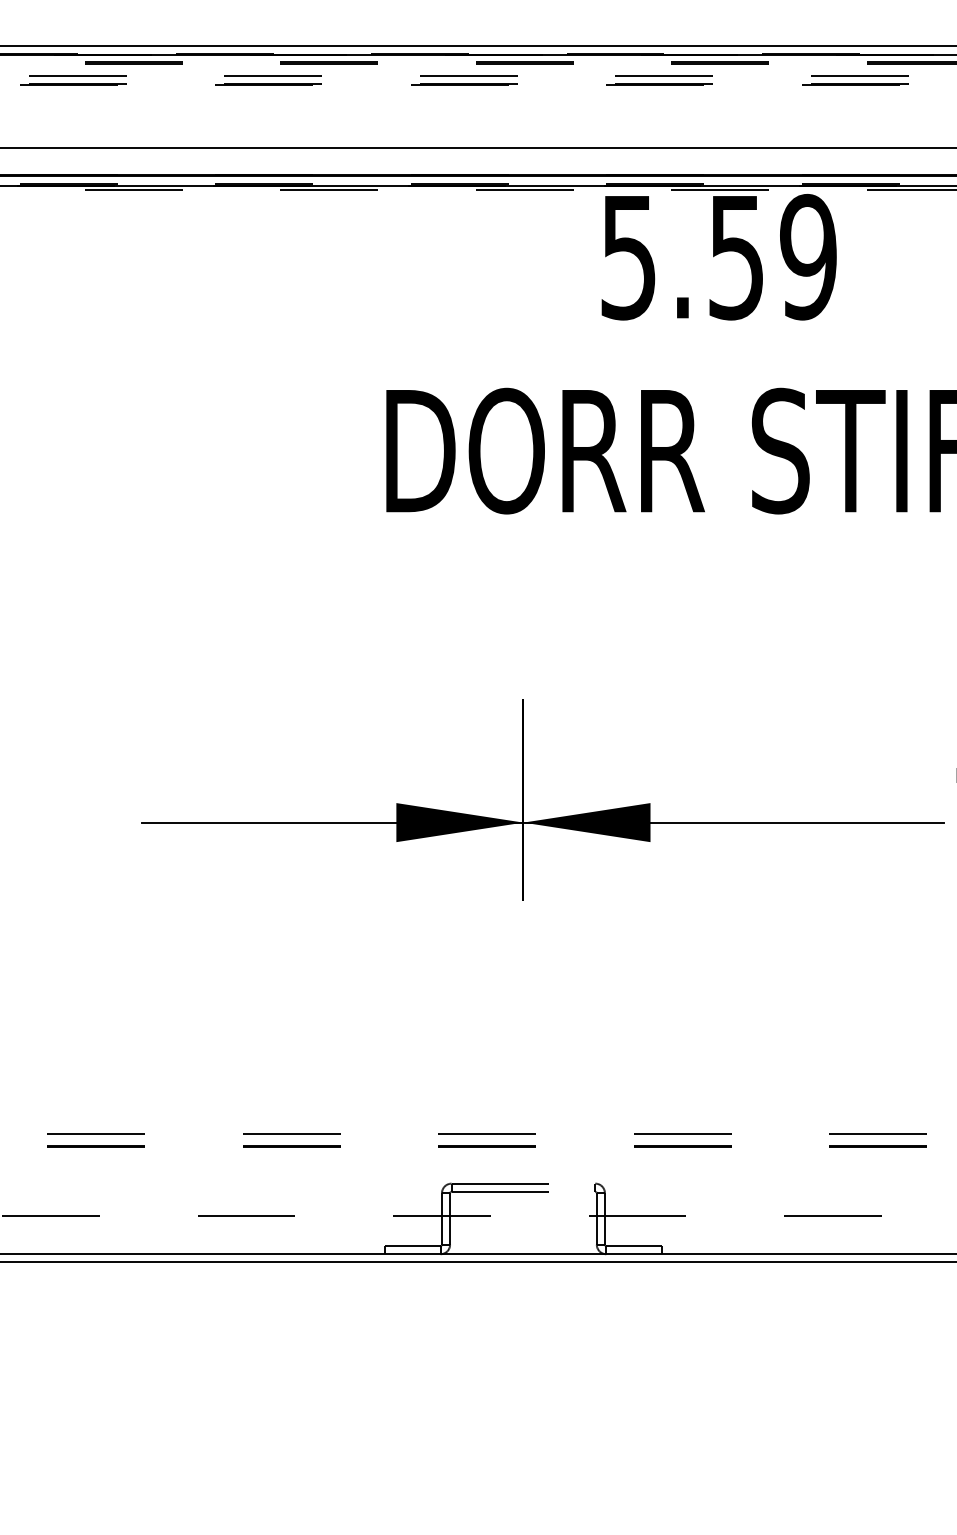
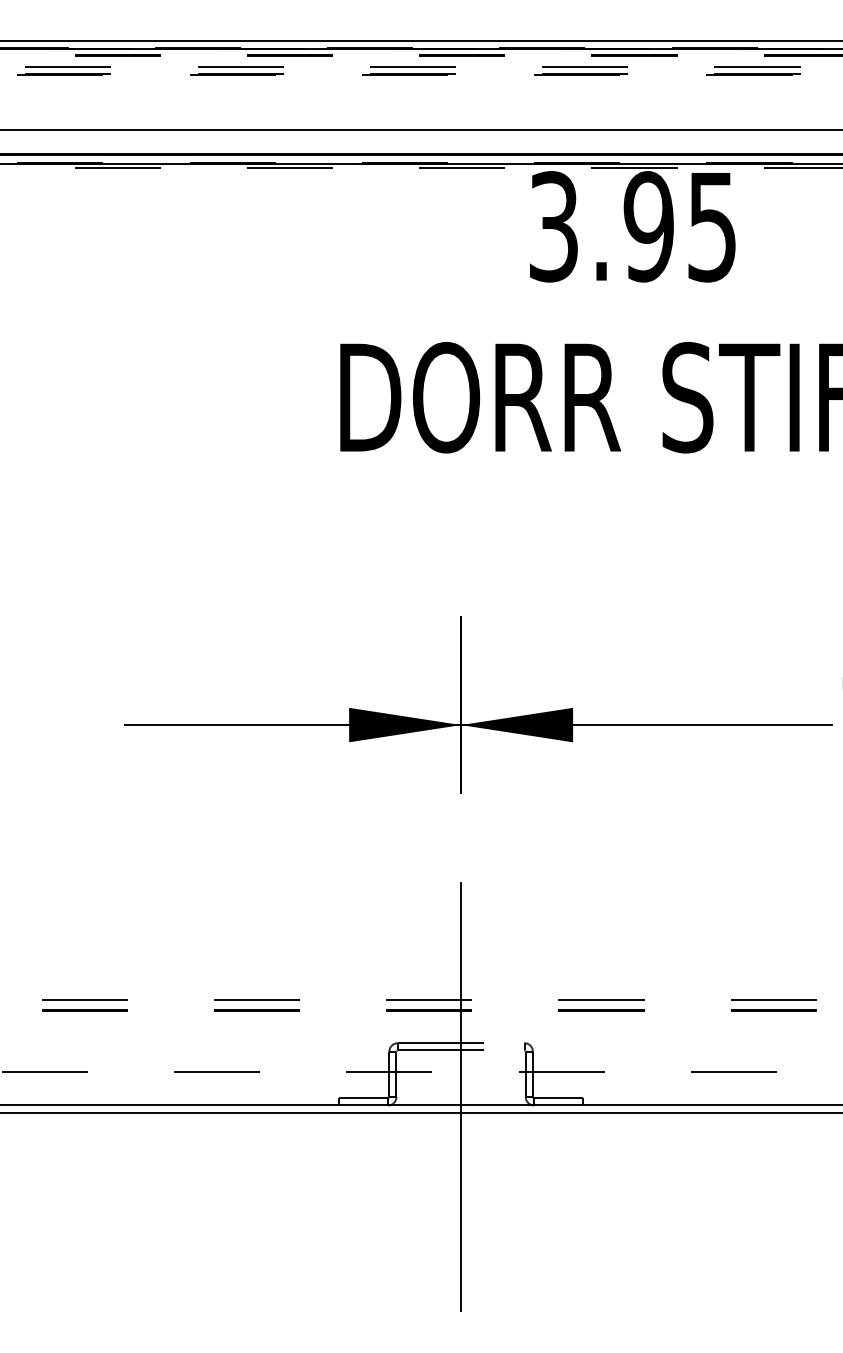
text: (719, 256) -> (633, 226), 5.59 -> 3.95
line: (523, 1219) -> (461, 1074), added

